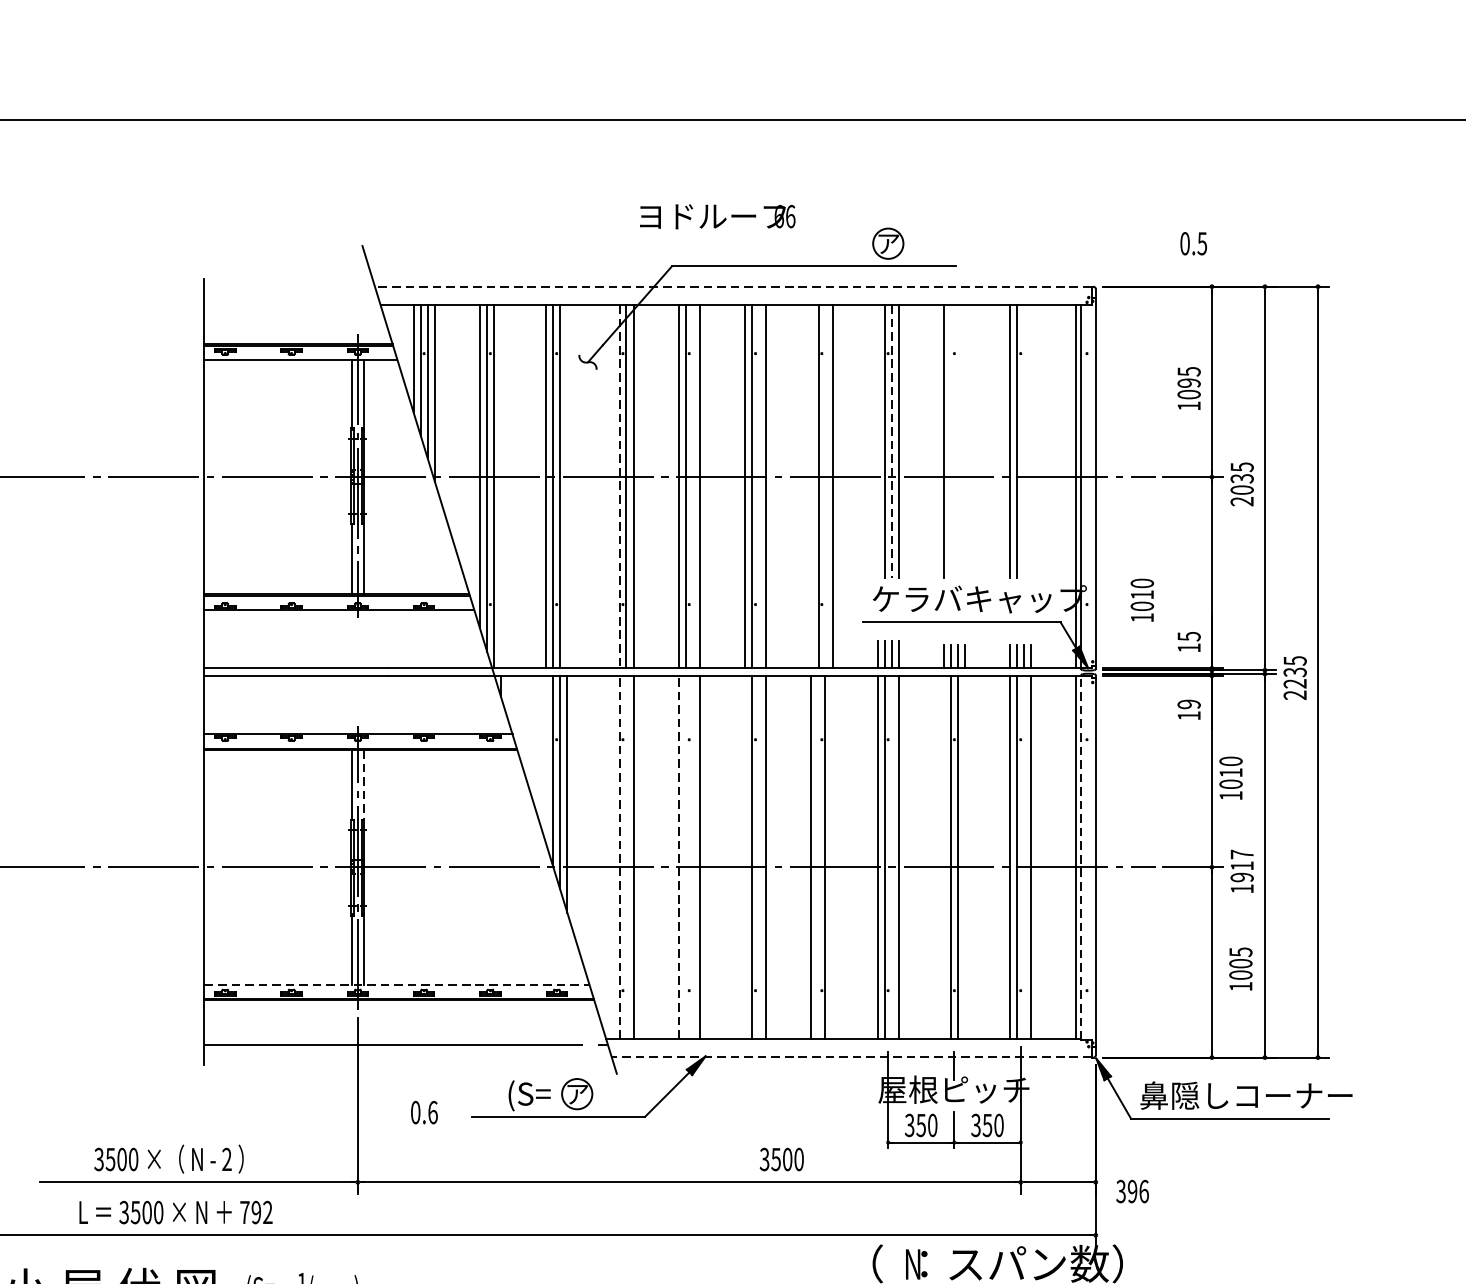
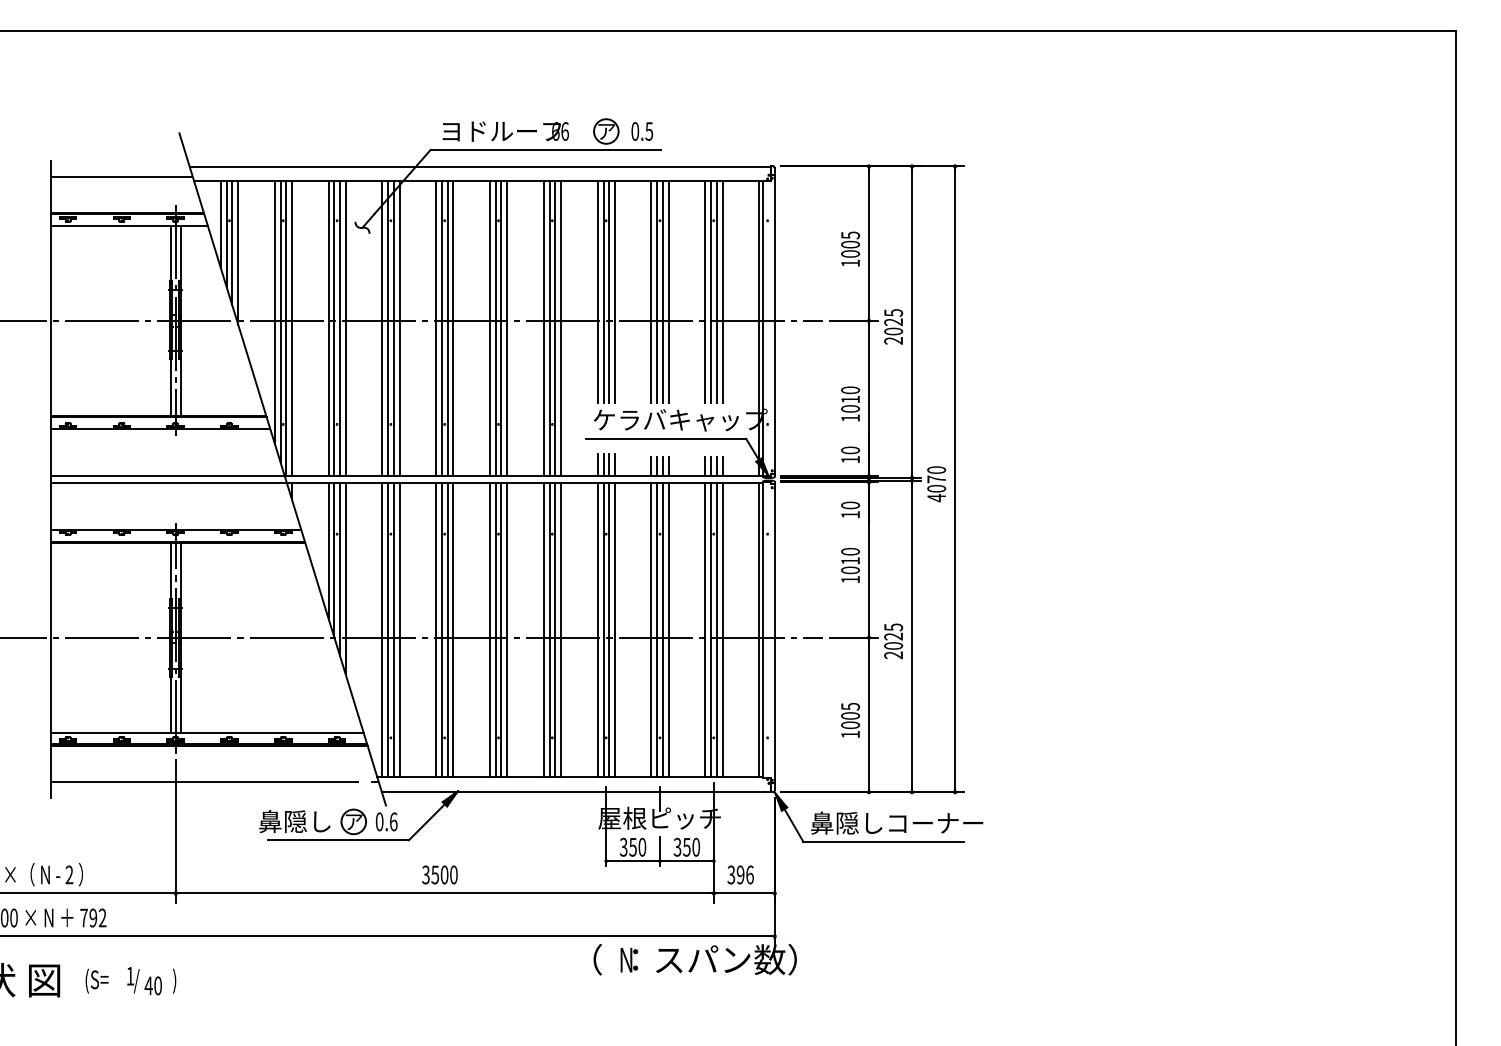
text: (717, 216) -> (505, 131), moved
text: (1194, 243) -> (642, 131), moved
line: (733, 286) -> (480, 166), dashed -> solid
line: (291, 299) -> (121, 176), added
text: (1189, 382) -> (850, 244), 1095 -> 1005
line: (877, 440) -> (597, 291), added
line: (951, 440) -> (657, 291), added
line: (957, 440) -> (662, 291), added
line: (964, 440) -> (668, 291), added
line: (1024, 440) -> (716, 291), added
line: (1031, 440) -> (722, 291), added
line: (890, 442) -> (608, 292), dashed -> solid
text: (1242, 478) -> (893, 322), 2035 -> 2025
line: (501, 486) -> (292, 328), added
line: (567, 486) -> (345, 328), added
line: (612, 486) -> (382, 328), added
line: (692, 486) -> (447, 328), added
line: (759, 486) -> (501, 328), added
line: (810, 486) -> (543, 328), added
line: (825, 486) -> (555, 328), added
line: (619, 487) -> (388, 329), dashed -> solid
text: (1142, 599) -> (850, 403), moved
text: (1189, 636) -> (850, 450), 15 -> 10
text: (1295, 678) -> (936, 484), 2235 -> 4070
text: (1189, 704) -> (850, 505), 19 -> 10
line: (546, 759) -> (328, 550), added
text: (1230, 778) -> (850, 565), moved
line: (363, 785) -> (180, 571), dashed -> solid
line: (612, 857) -> (382, 629), added
line: (619, 857) -> (388, 629), dashed -> solid
line: (626, 857) -> (393, 629), added
line: (679, 857) -> (436, 629), dashed -> solid
line: (686, 857) -> (442, 629), added
line: (692, 857) -> (447, 629), added
line: (744, 857) -> (489, 629), added
line: (759, 857) -> (501, 629), added
line: (818, 857) -> (549, 629), added
line: (833, 857) -> (561, 629), added
line: (890, 857) -> (608, 629), added
line: (943, 857) -> (651, 629), added
line: (964, 857) -> (668, 629), added
line: (1024, 857) -> (716, 629), added
line: (1081, 858) -> (763, 630), dashed -> solid
text: (1242, 871) -> (893, 641), 1917 -> 2025
text: (1240, 969) -> (850, 720), moved
line: (397, 984) -> (207, 732), dashed -> solid
line: (851, 1056) -> (576, 791), dashed -> solid
text: (505, 1094) -> (295, 822), (S= -> 鼻隠し
text: (424, 1112) -> (386, 821), moved
text: (781, 1158) -> (439, 874), moved
text: (1132, 1190) -> (740, 874), moved

